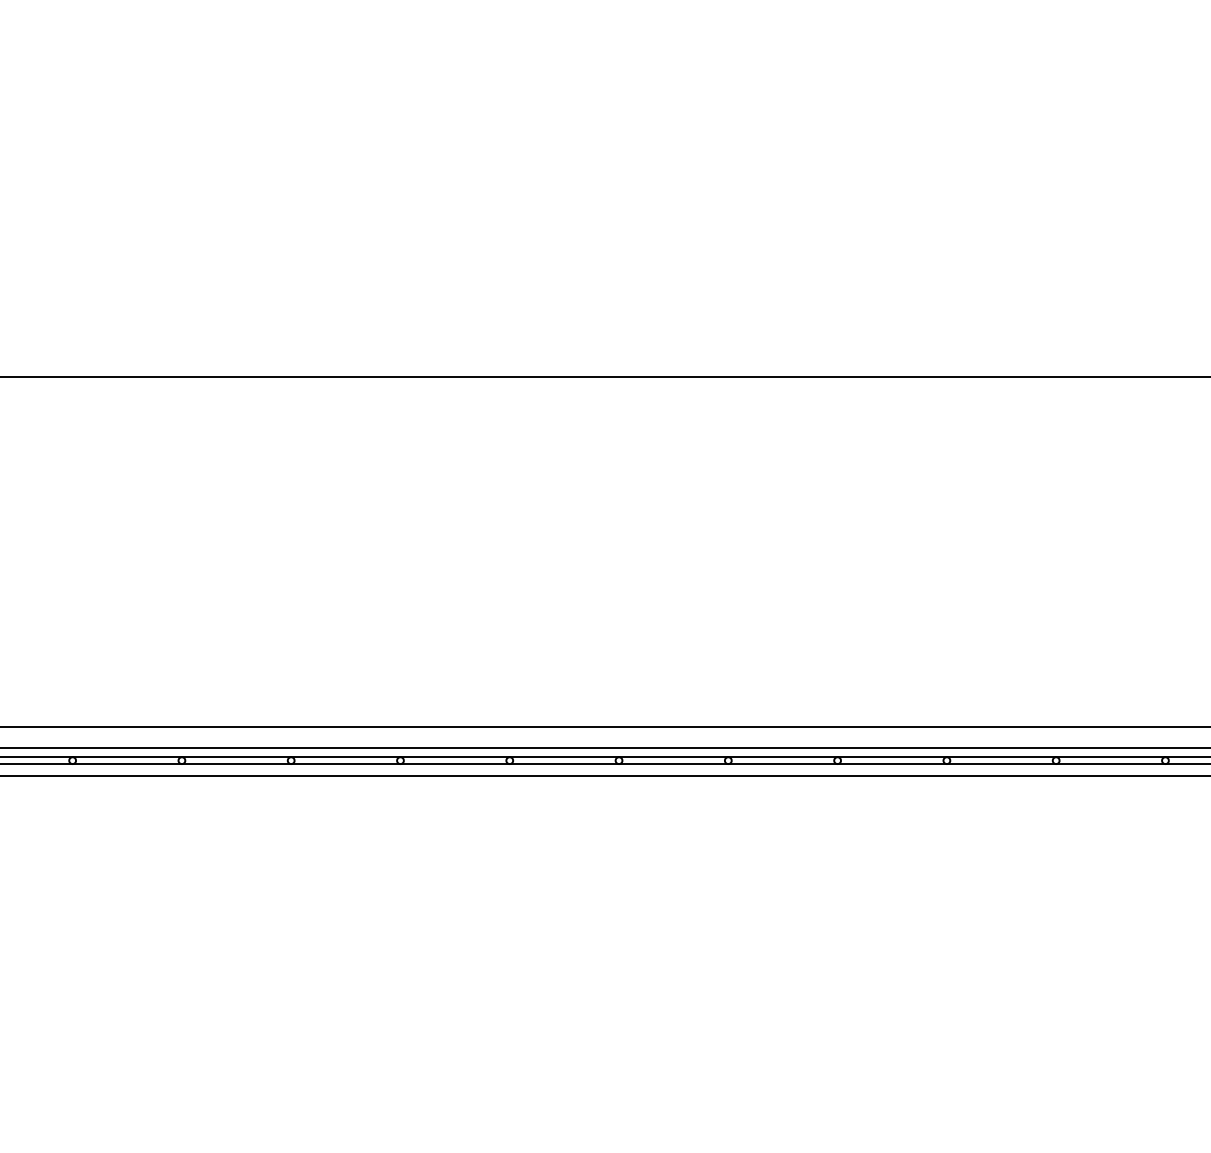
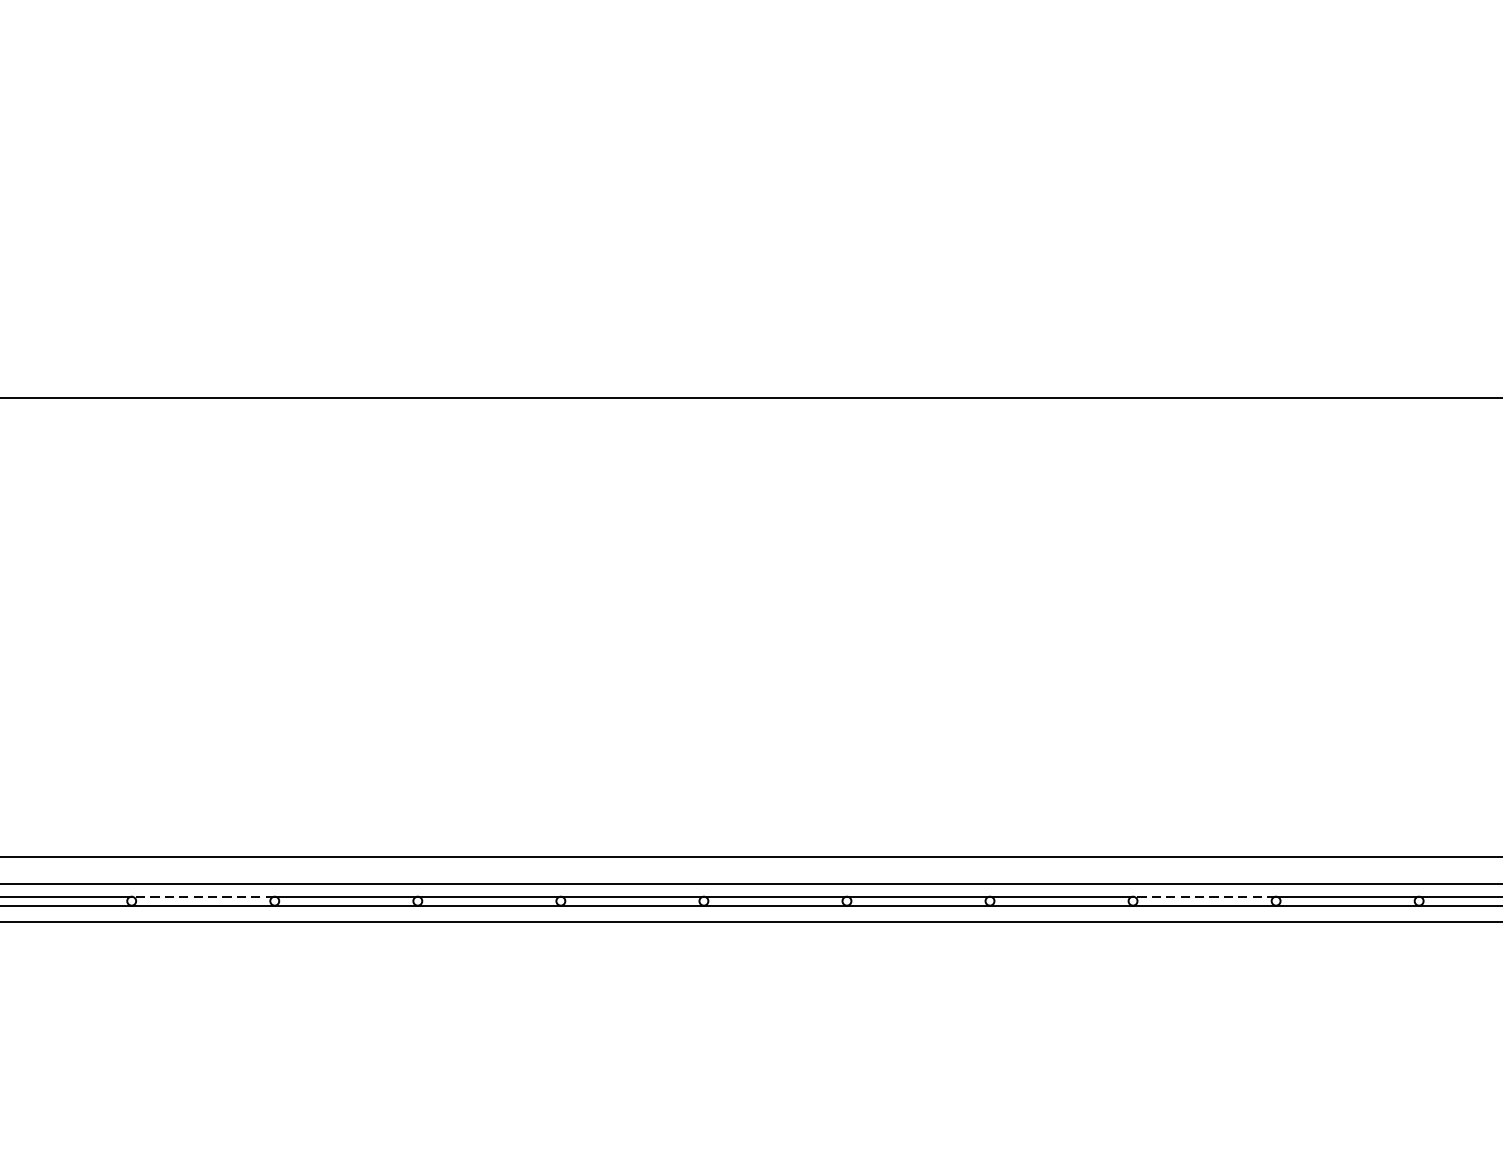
line: (127, 757) -> (203, 897), solid -> dashed
line: (892, 757) -> (1204, 897), solid -> dashed

